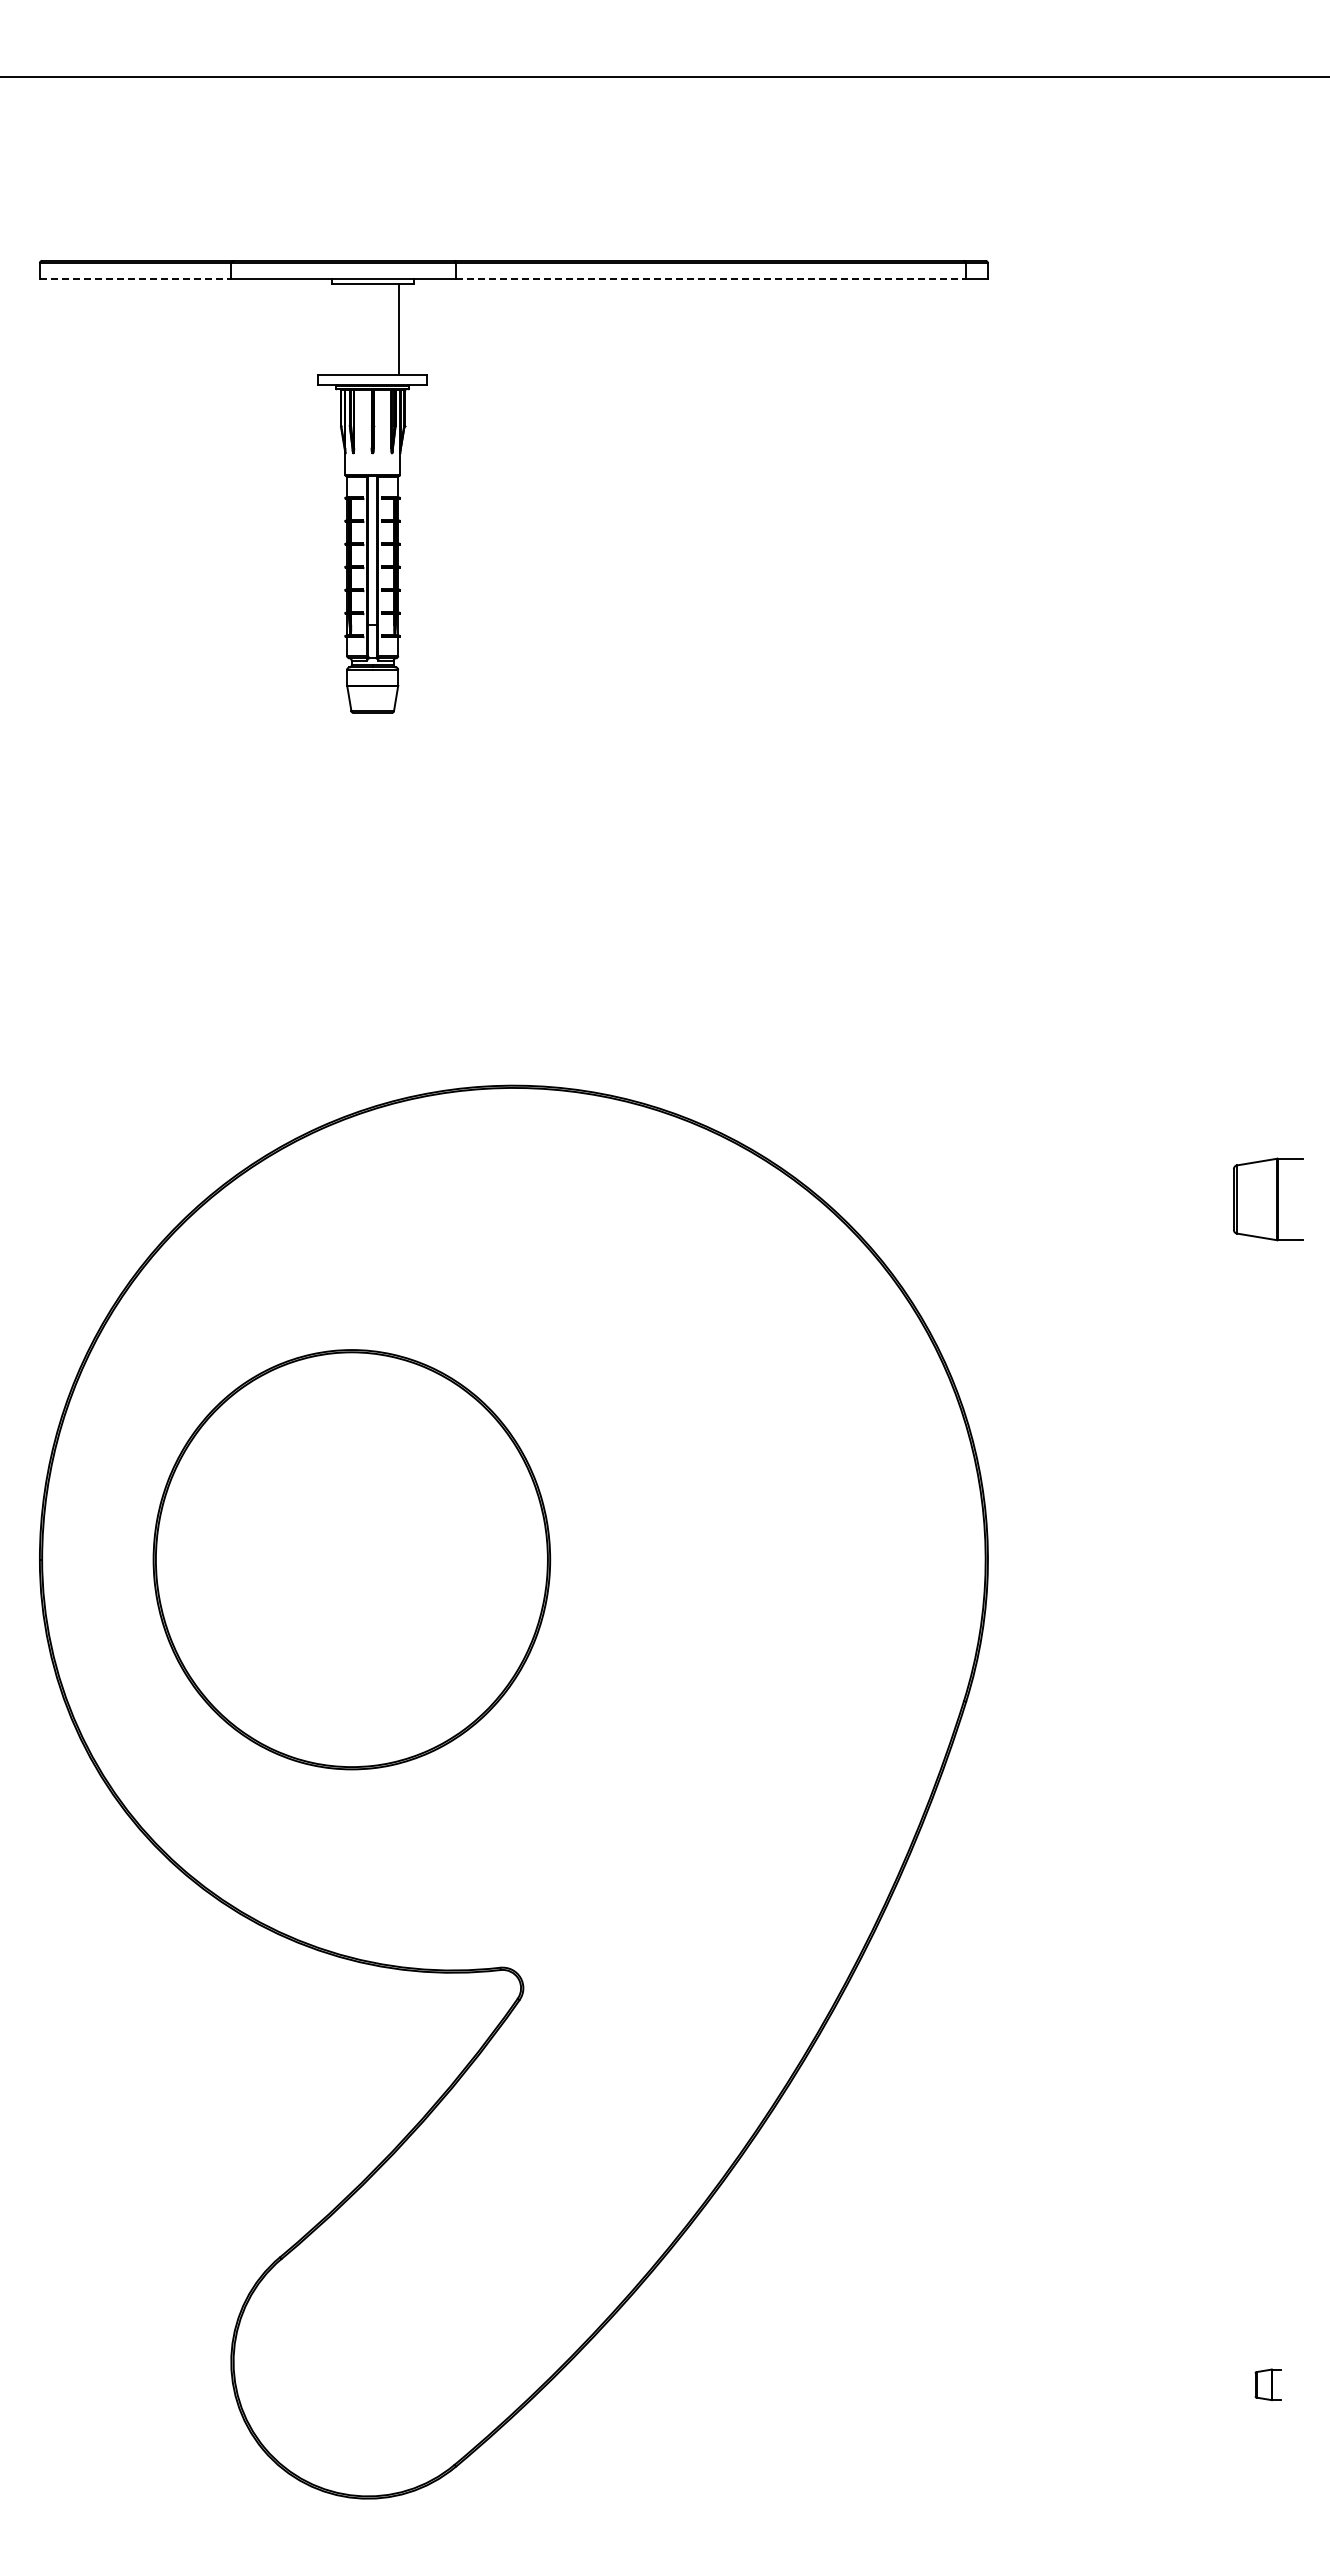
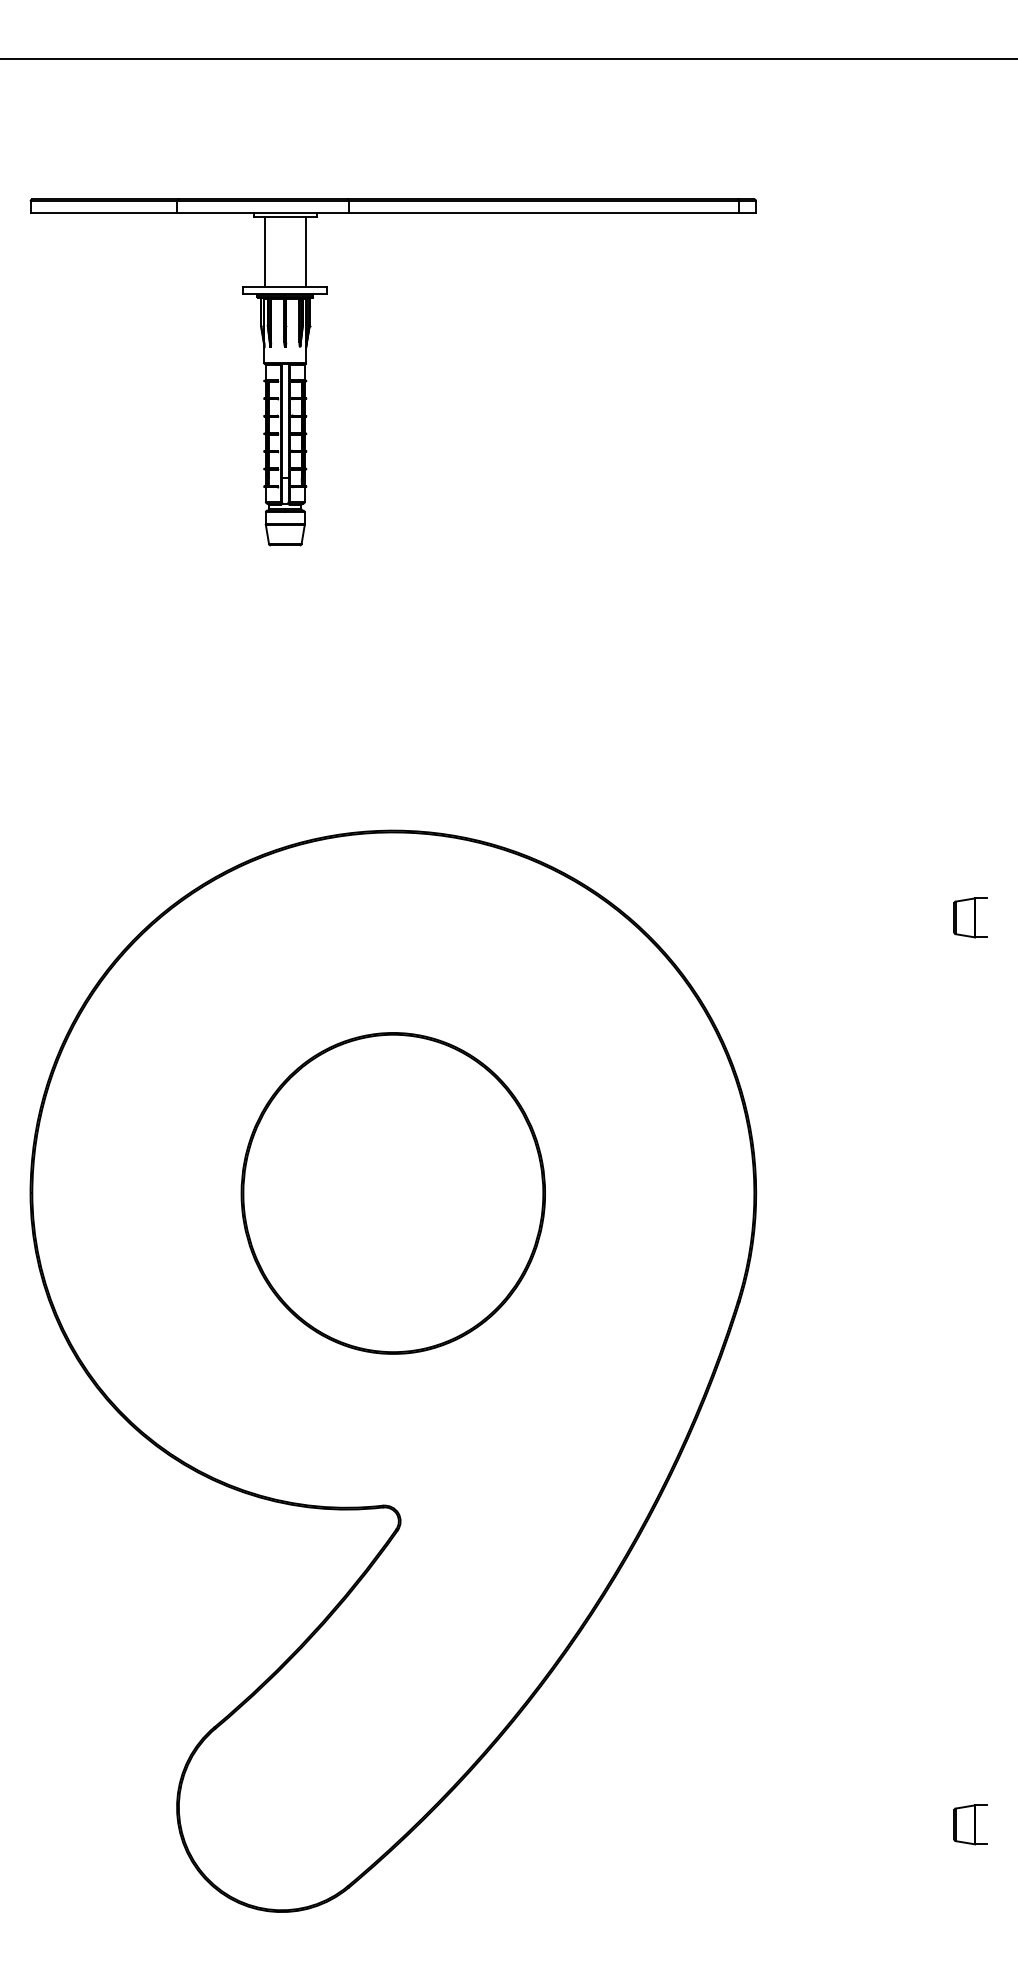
line: (135, 279) -> (103, 213), dashed -> solid
line: (711, 279) -> (544, 213), dashed -> solid
line: (346, 328) -> (265, 251), added
part: (1268, 1199) -> (970, 917), size x0.62
part: (351, 1559) -> (393, 1193), moved
part: (1268, 2384) -> (970, 1824), size x1.67

